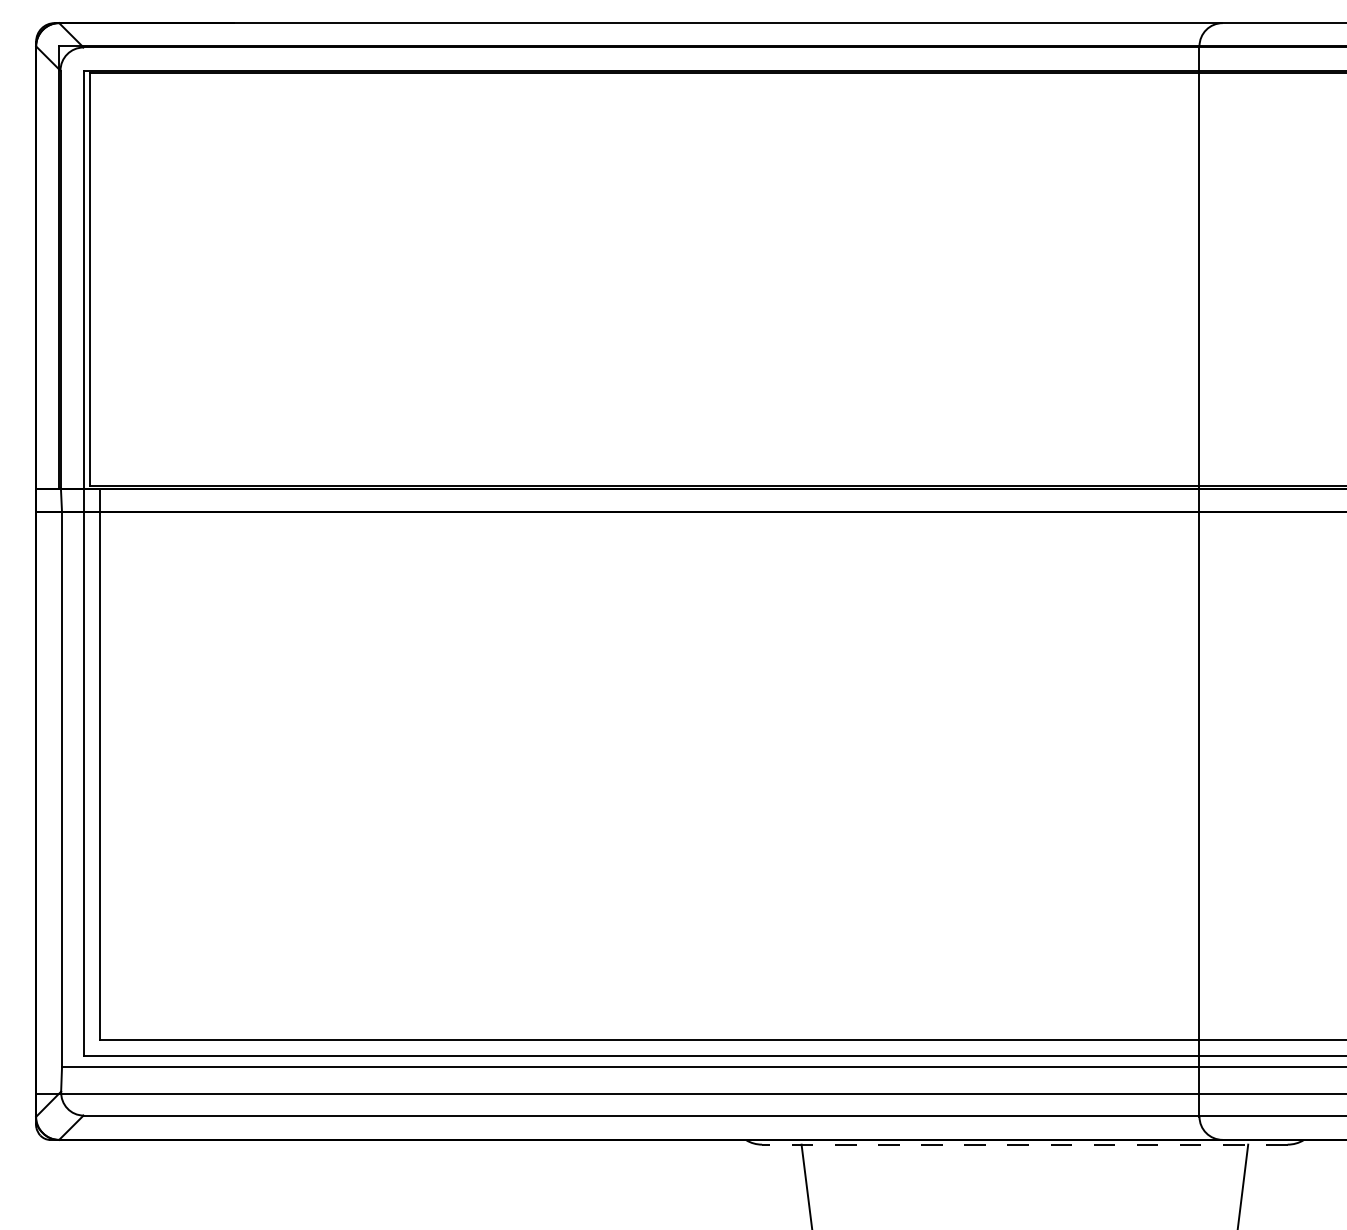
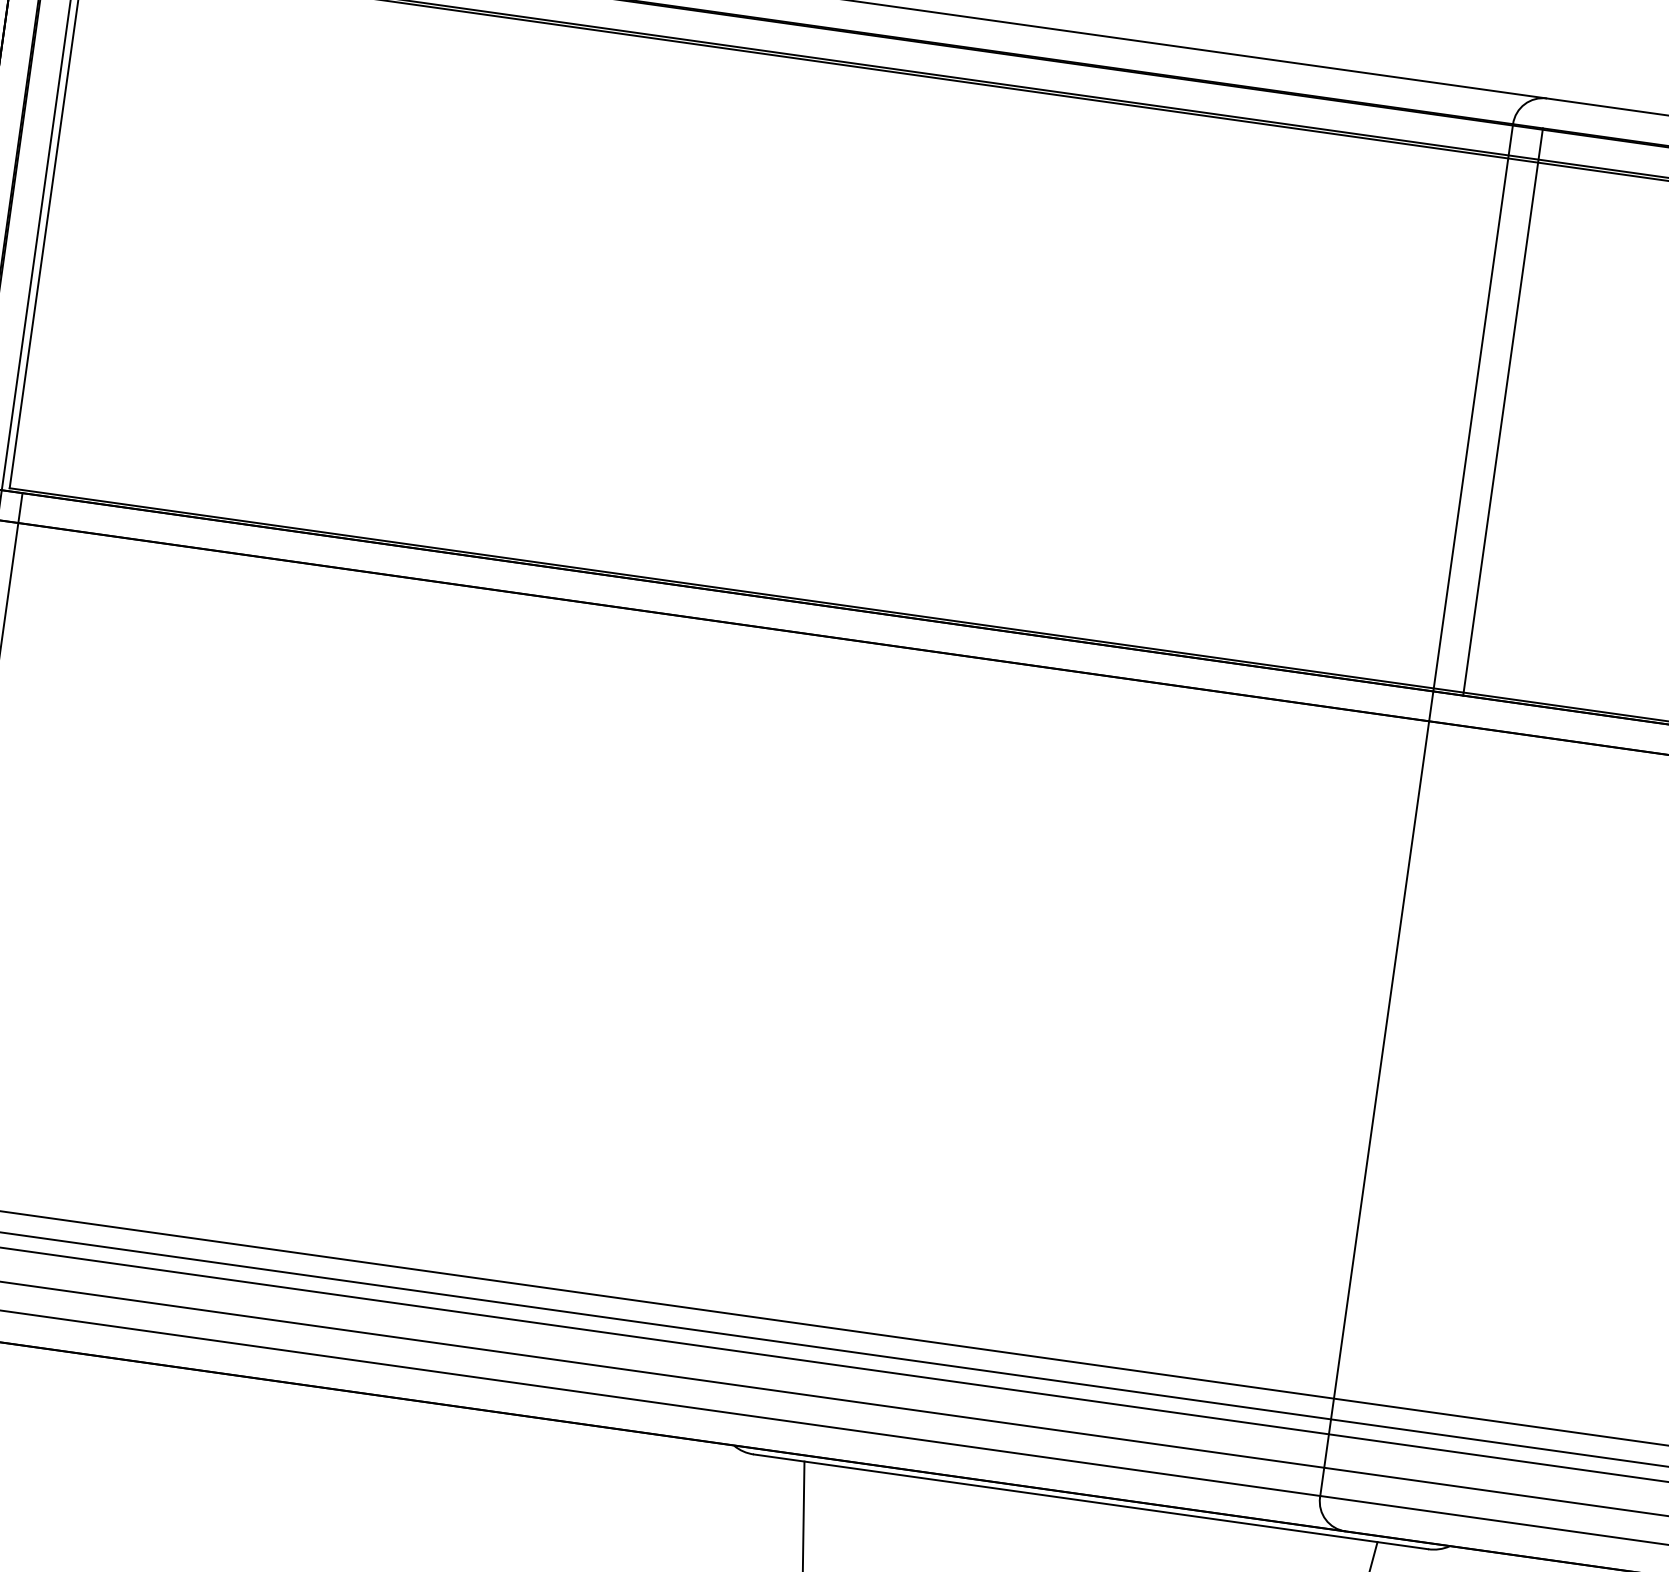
line: (1222, 267) -> (1502, 412), added
line: (1024, 1144) -> (1090, 1501), dashed -> solid

